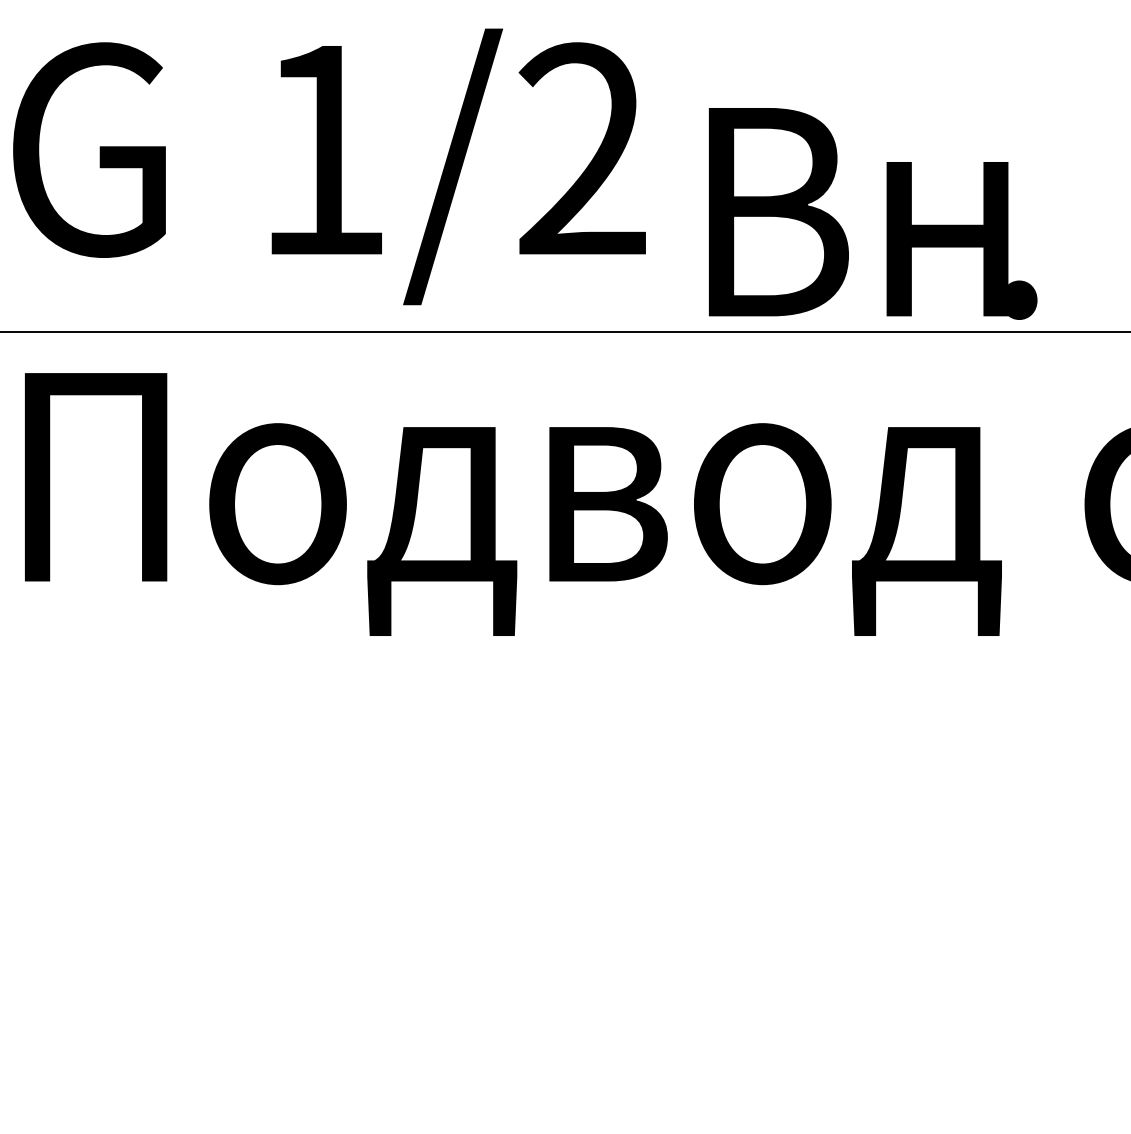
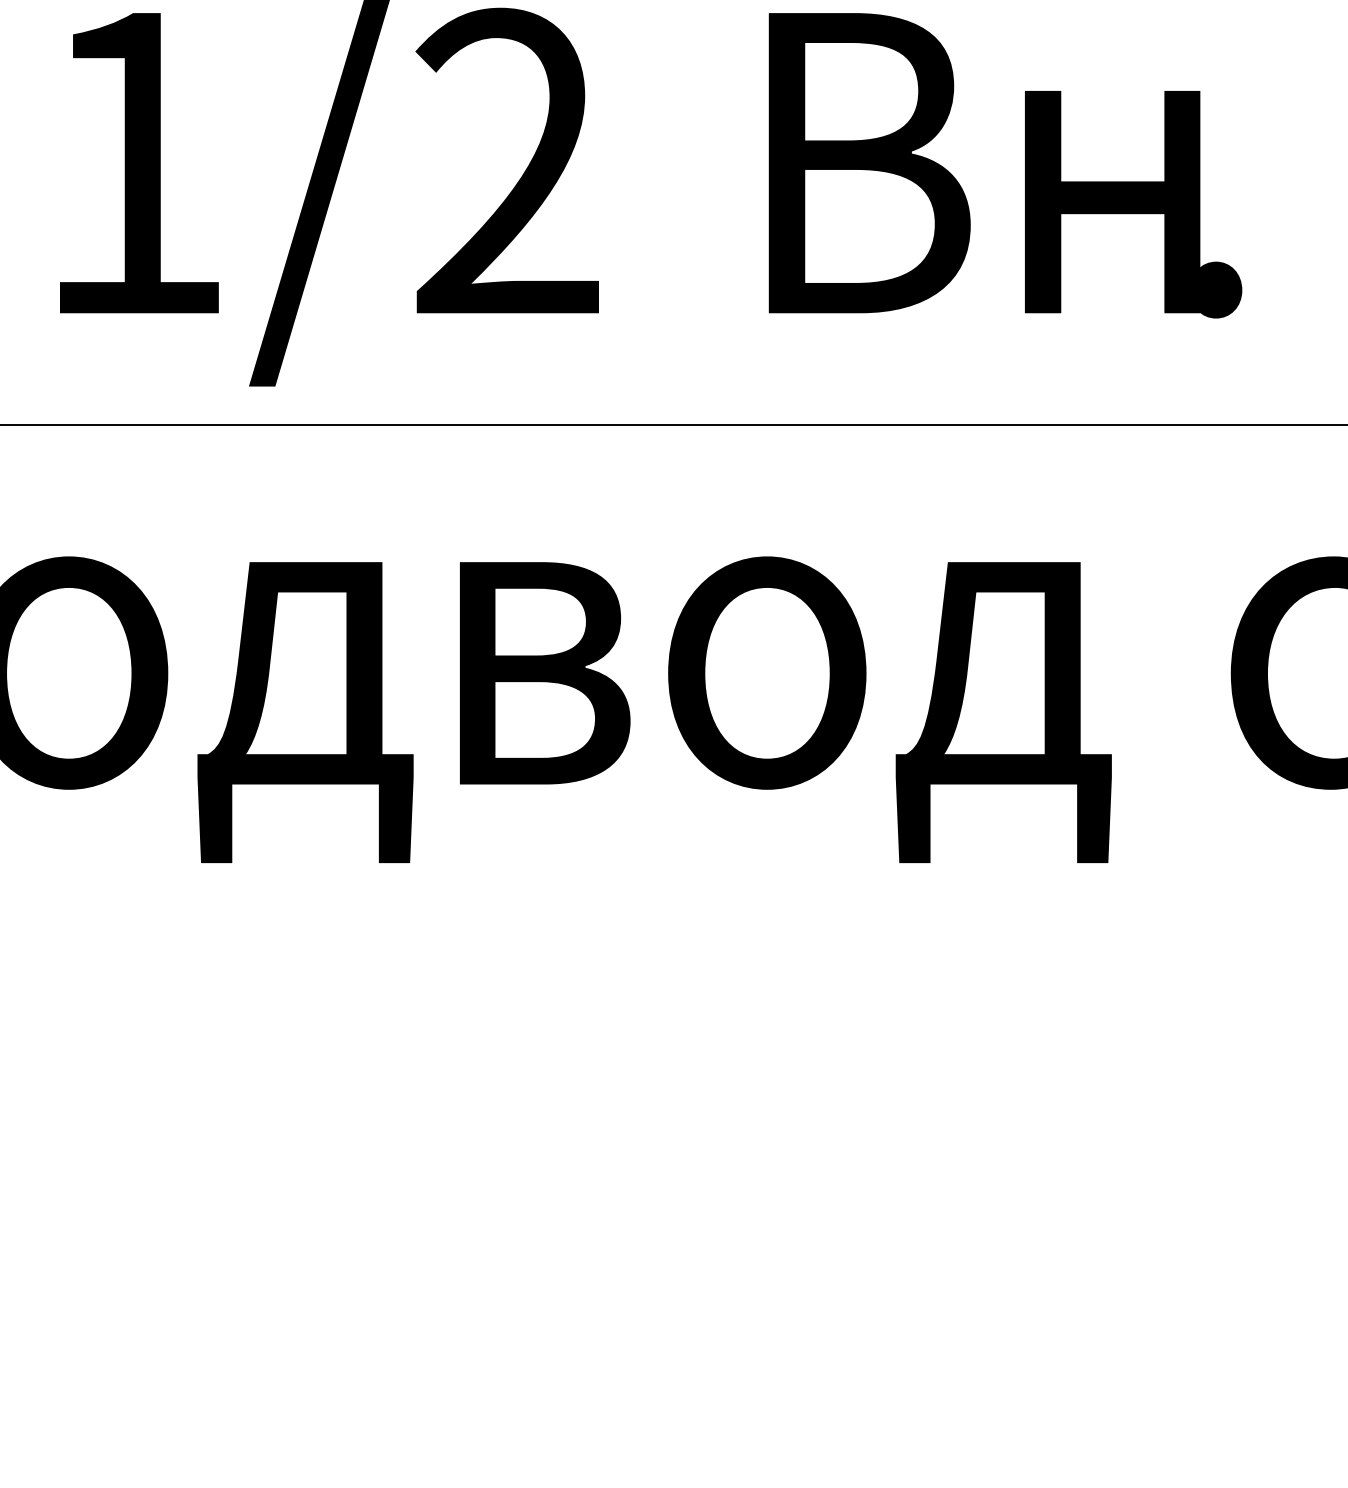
text: (873, 213) -> (1005, 165), moved

